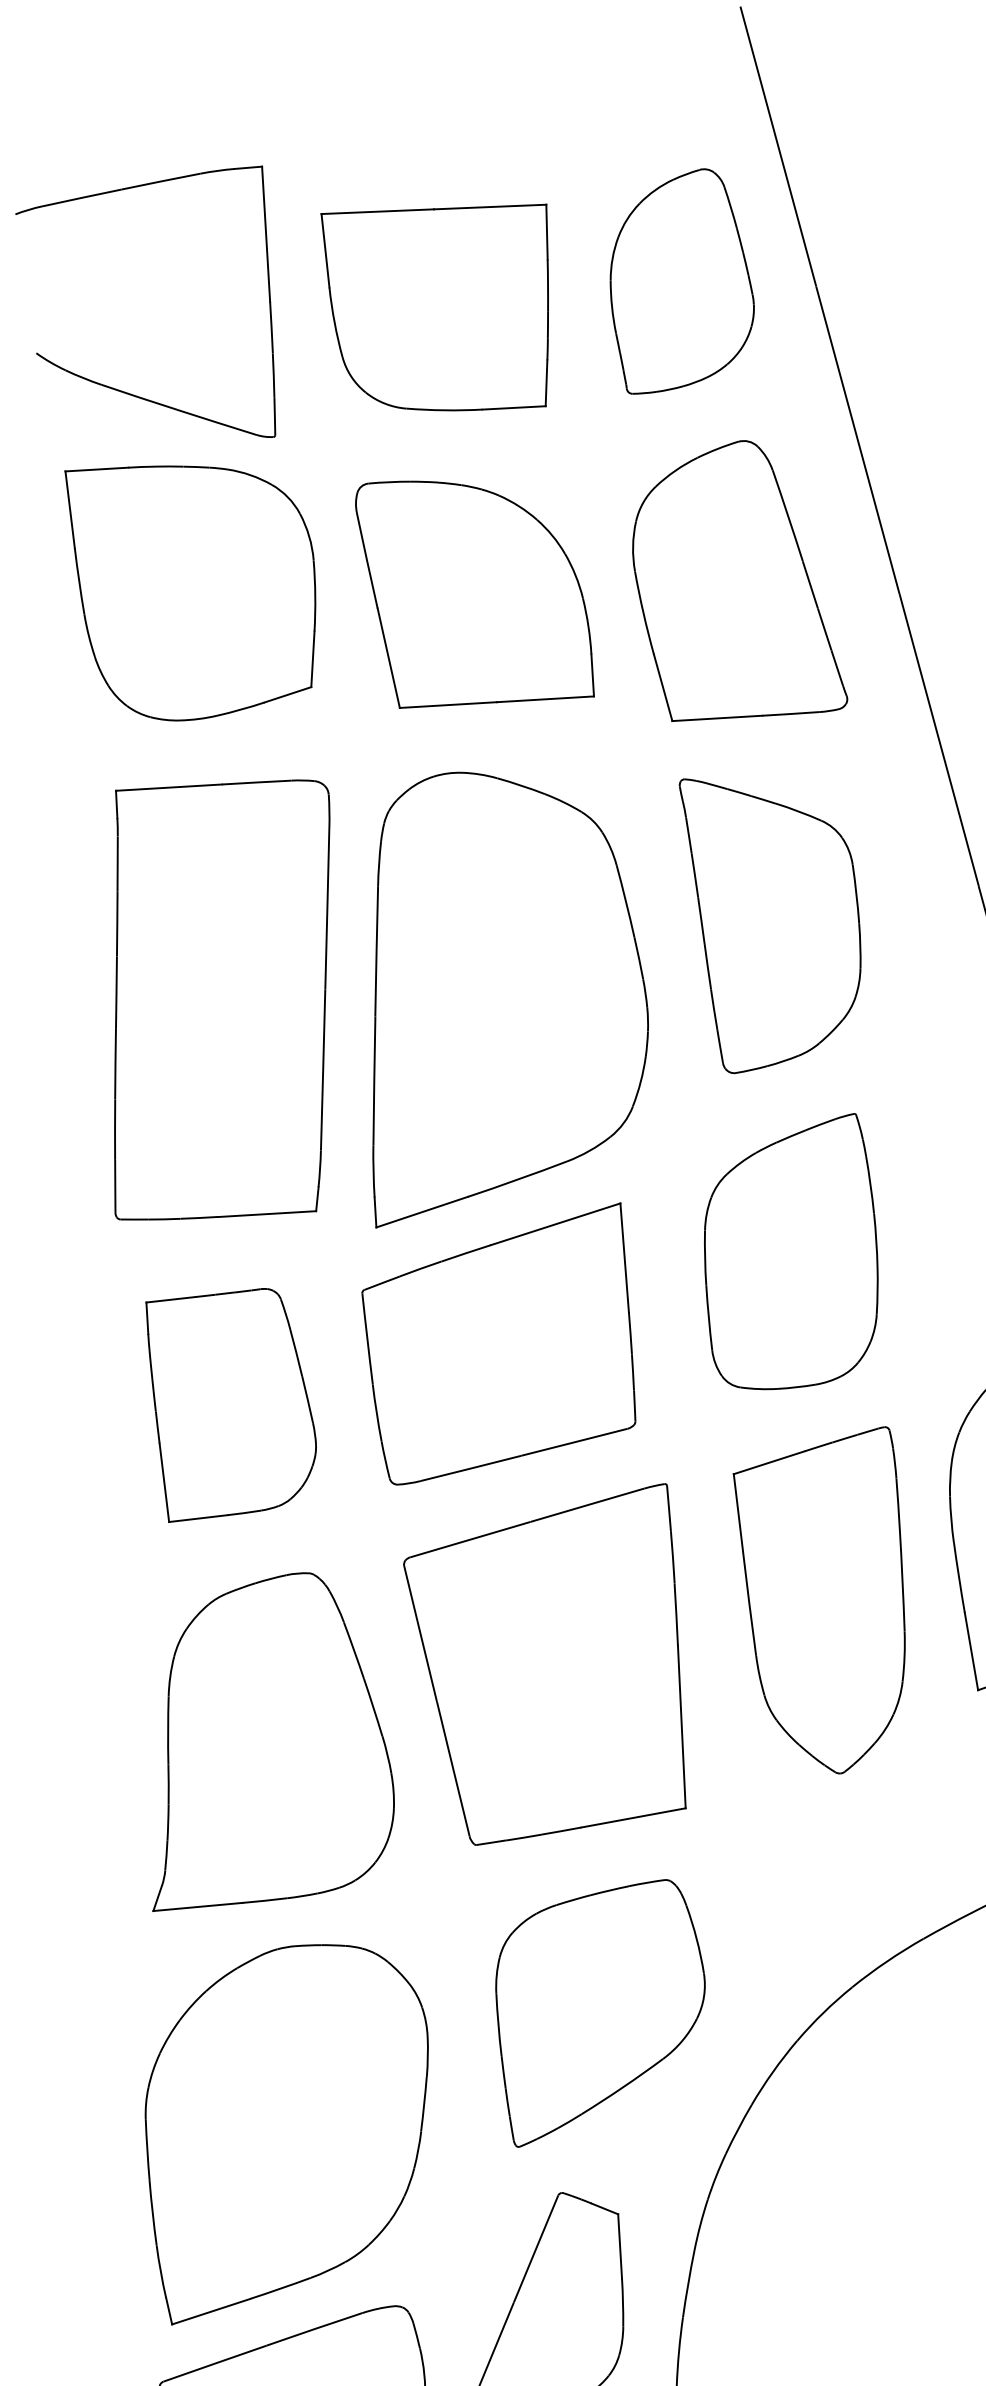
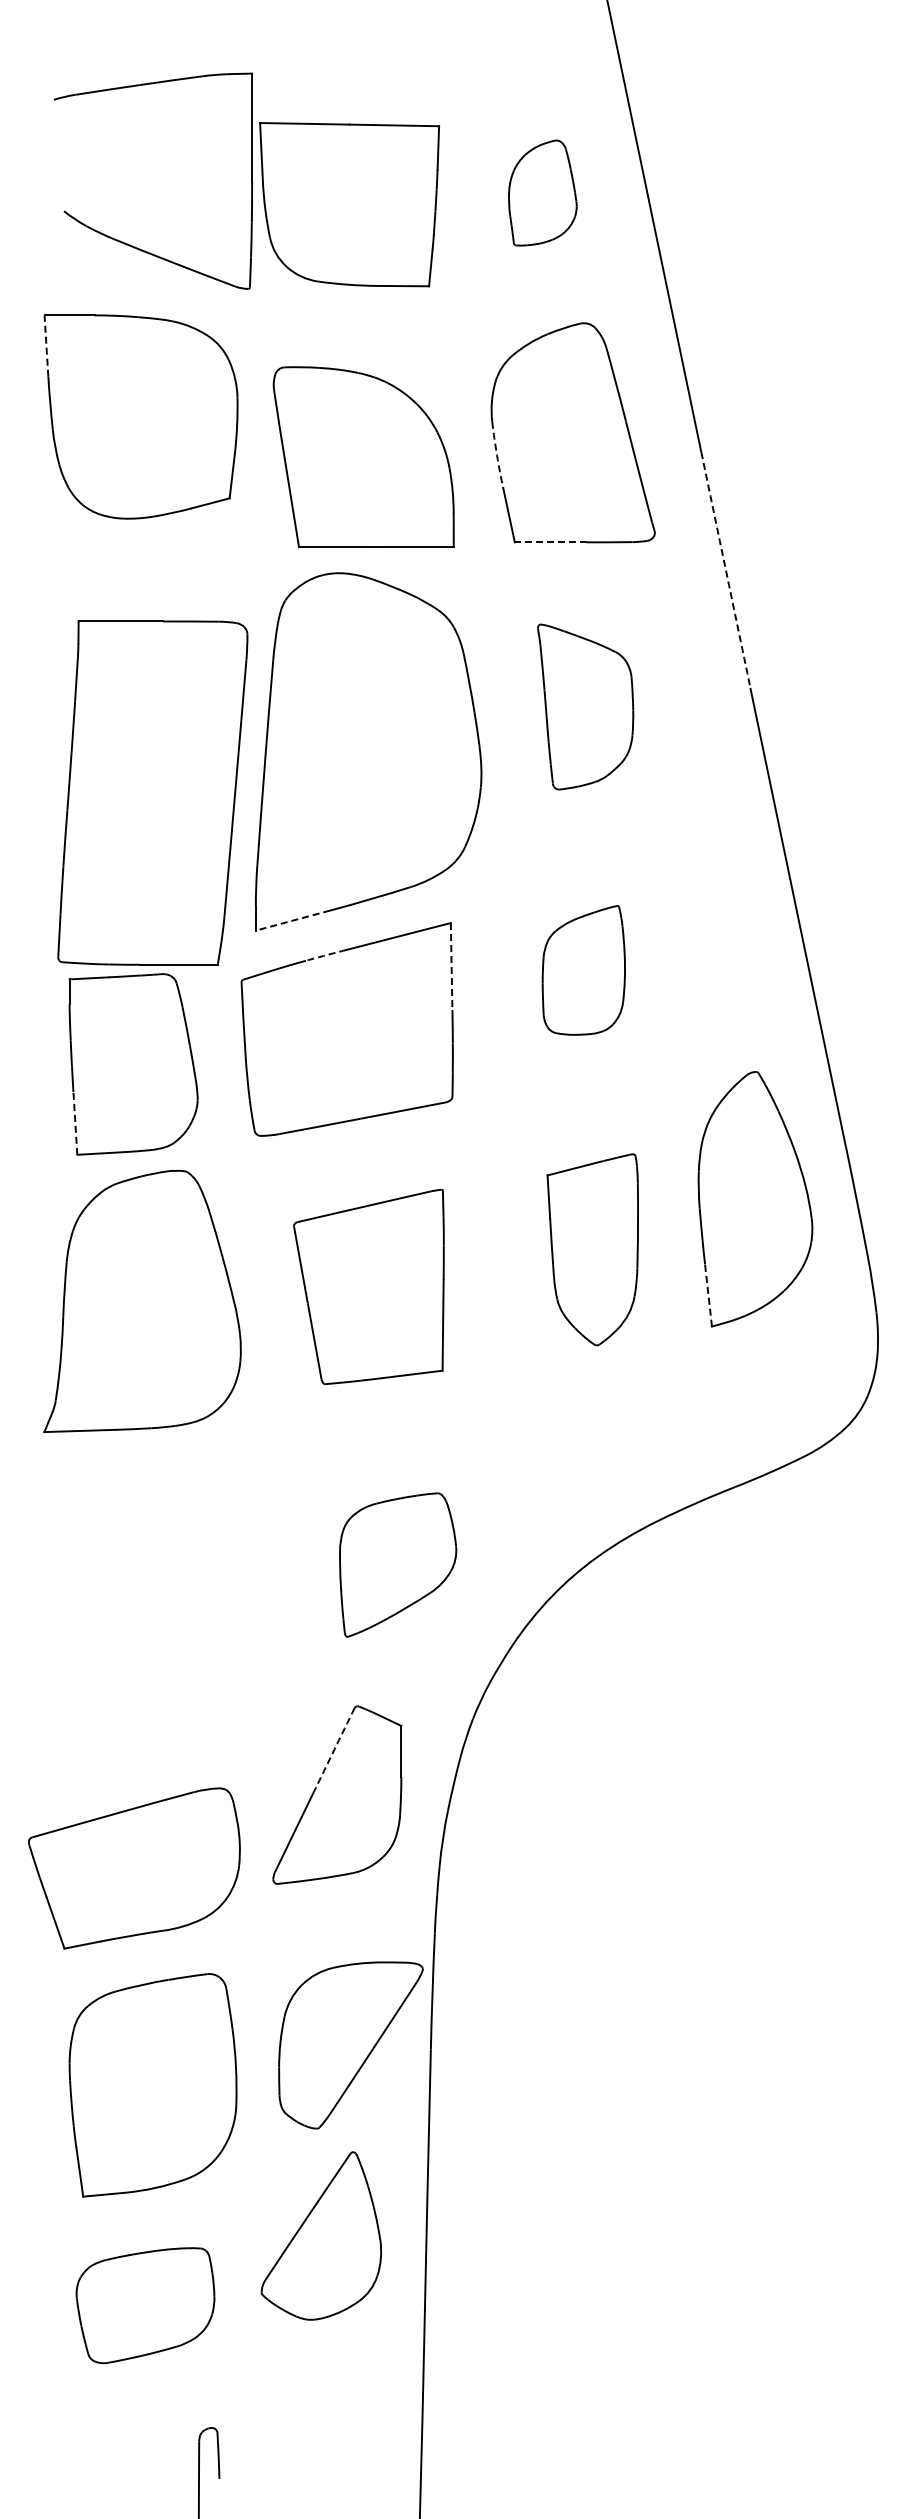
part: (680, 280) -> (542, 192), size x0.6
part: (115, 387) -> (125, 242), moved
line: (70, 510) -> (46, 346), solid -> dashed
part: (474, 589) -> (363, 456), moved
arc: (644, 613) -> (497, 455), solid -> dashed
line: (717, 718) -> (550, 542), solid -> dashed
arc: (938, 740) -> (725, 570), solid -> dashed
part: (773, 921) -> (585, 706), size x0.7
part: (221, 999) -> (152, 792), moved
line: (421, 1212) -> (292, 920), solid -> dashed
arc: (465, 1253) -> (325, 955), solid -> dashed
part: (790, 1253) -> (583, 970), size x0.6
line: (624, 1259) -> (451, 967), solid -> dashed
line: (164, 1481) -> (75, 1122), solid -> dashed
part: (822, 1602) -> (592, 1249), size x0.7
line: (971, 1651) -> (708, 1295), solid -> dashed
part: (544, 1665) -> (368, 1286), size x0.7
part: (266, 1739) -> (142, 1301), moved
part: (602, 2012) -> (398, 1564), size x0.7
part: (289, 2131) -> (144, 1644), removed
arc: (536, 2248) -> (334, 1749), solid -> dashed

